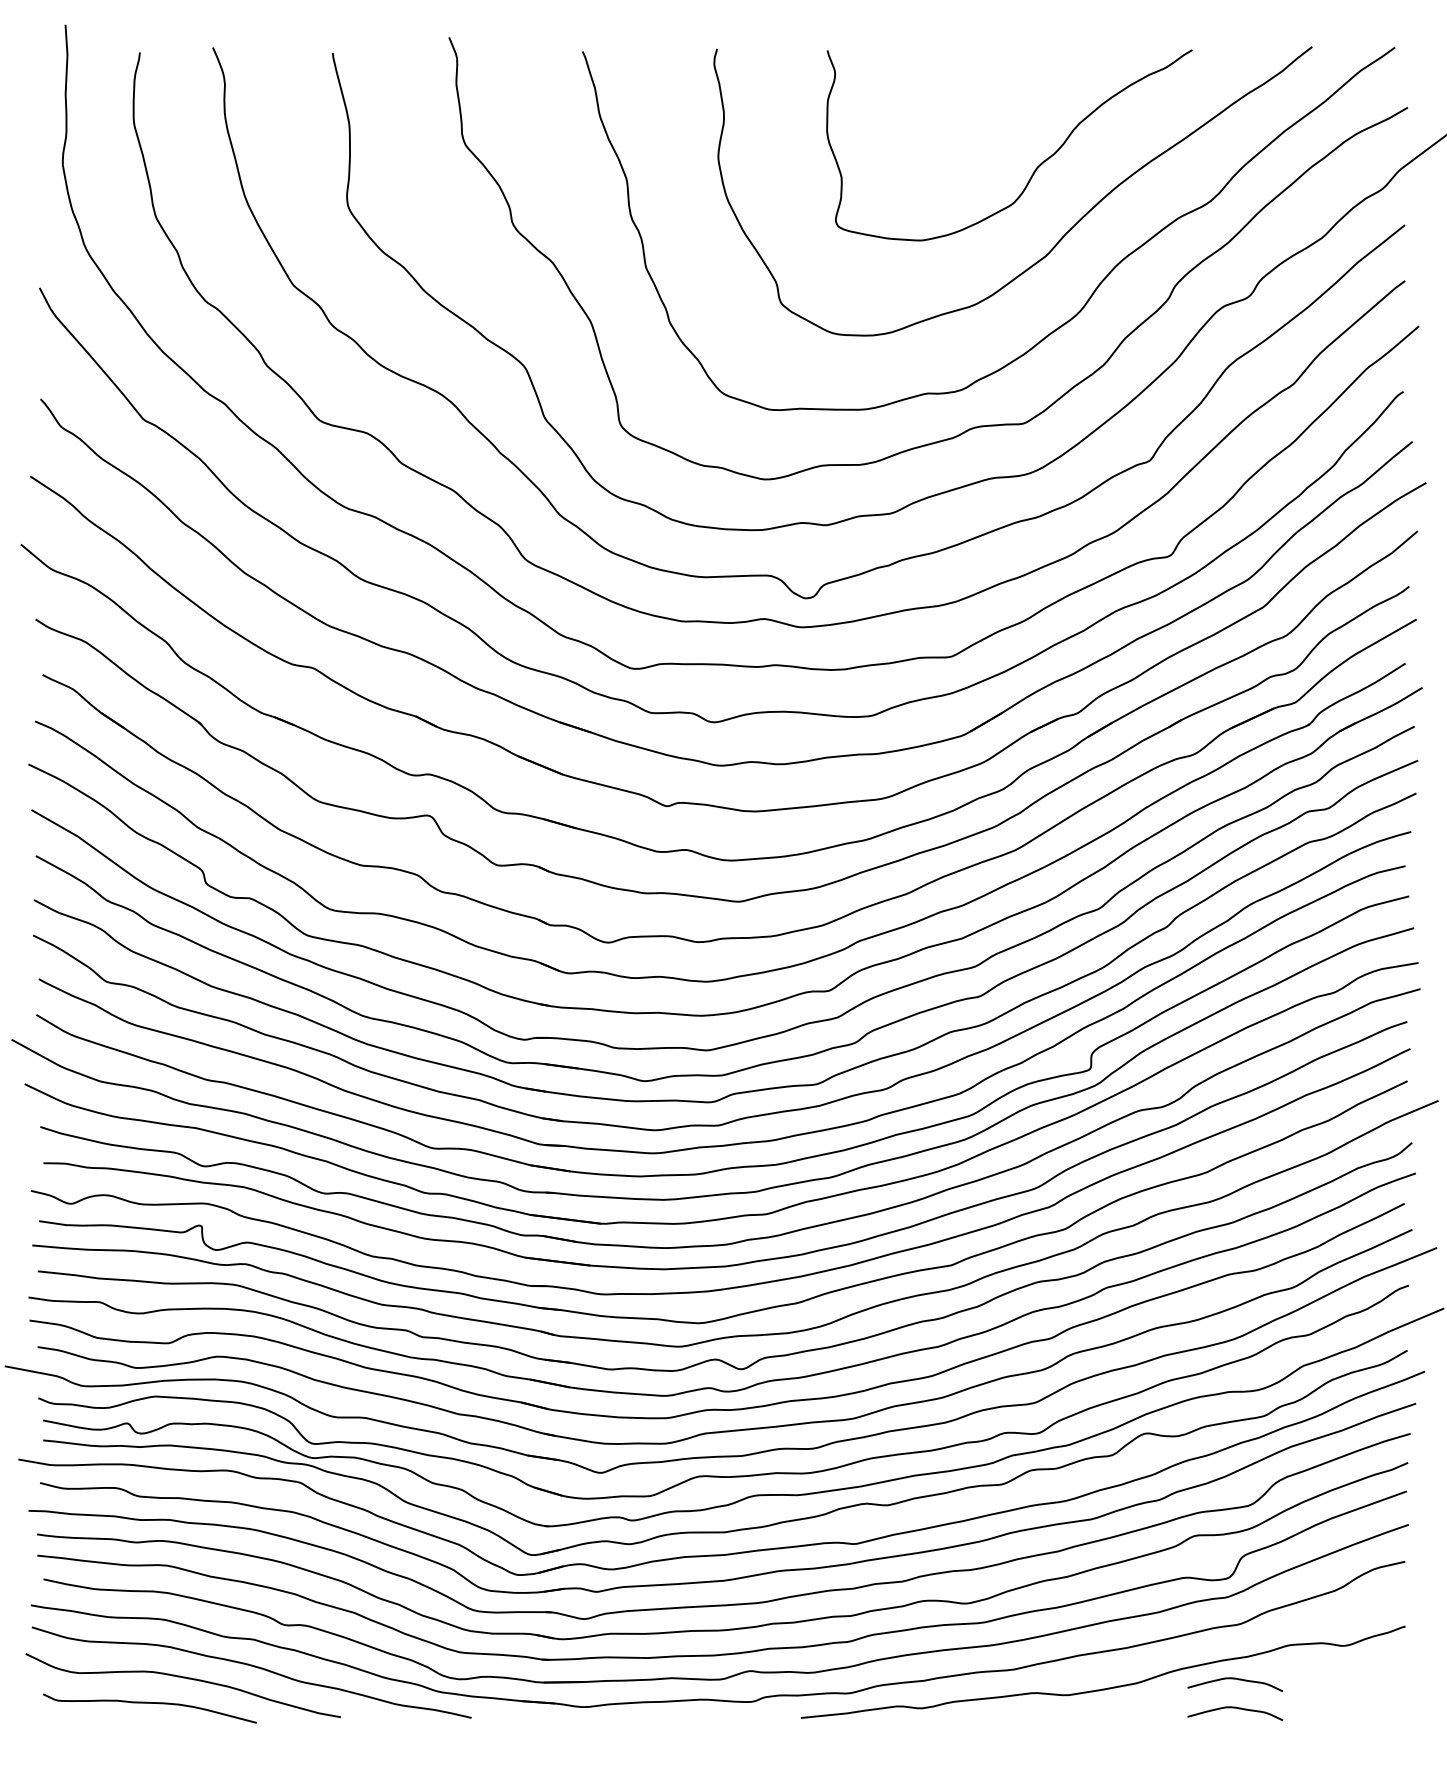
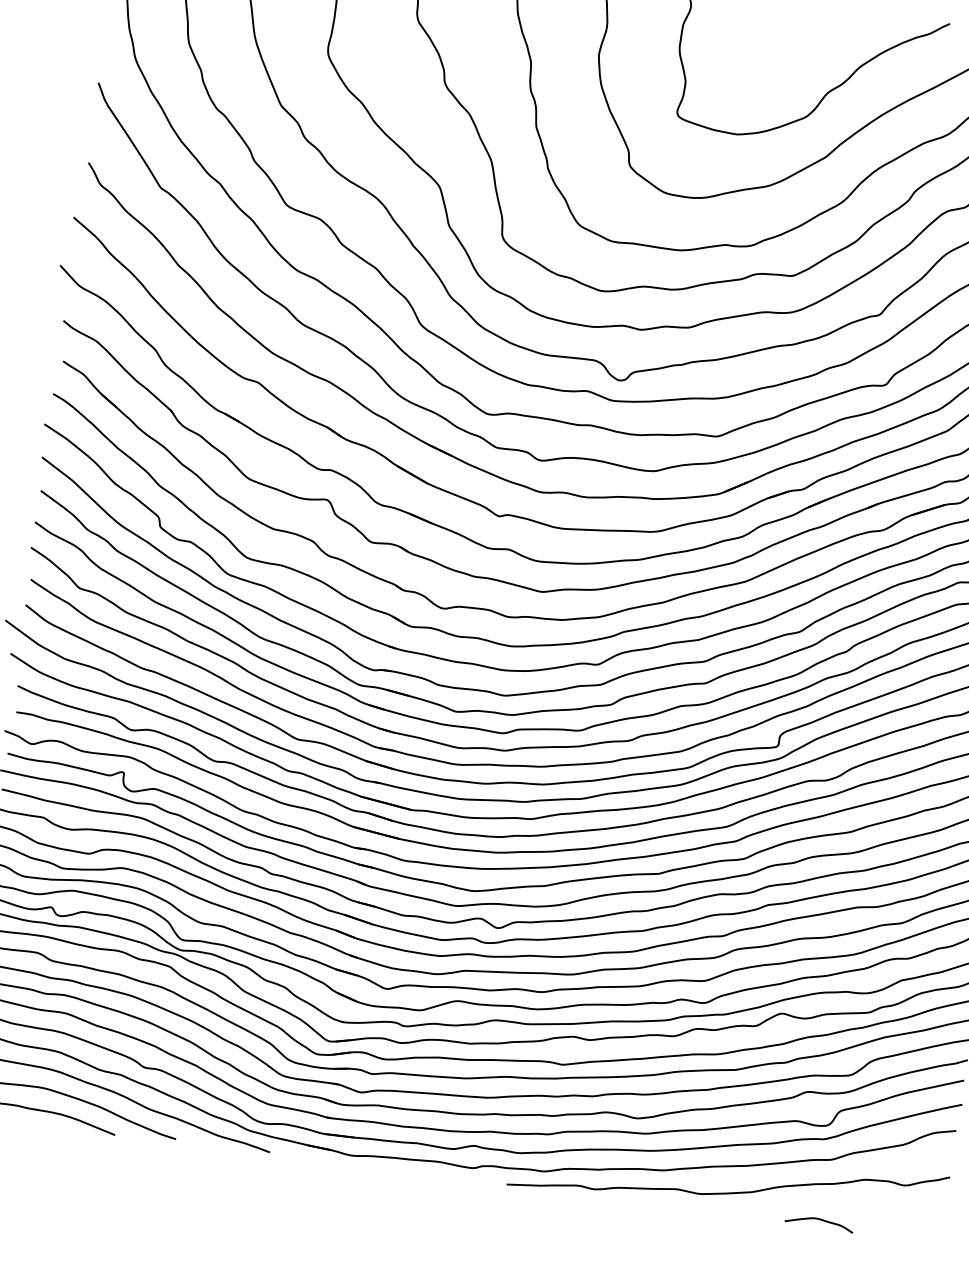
curve: (1234, 1679) -> (822, 1198), removed

